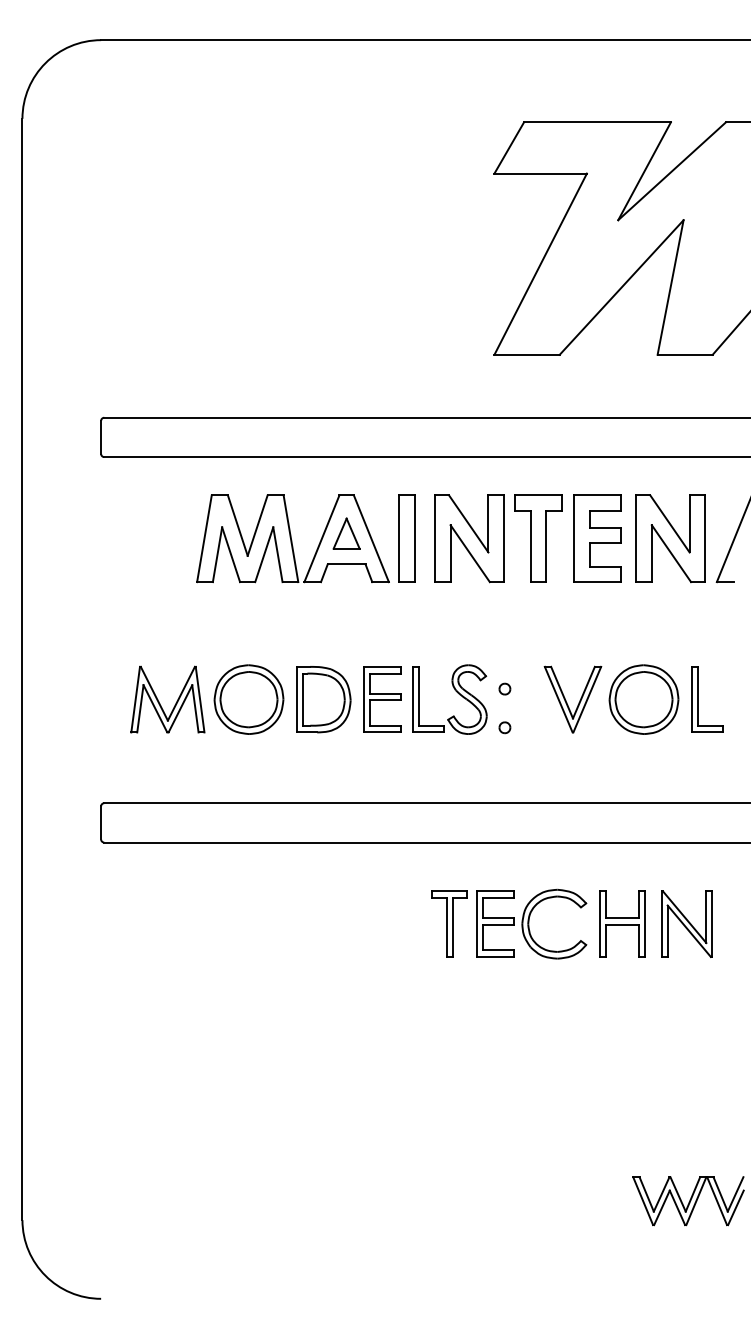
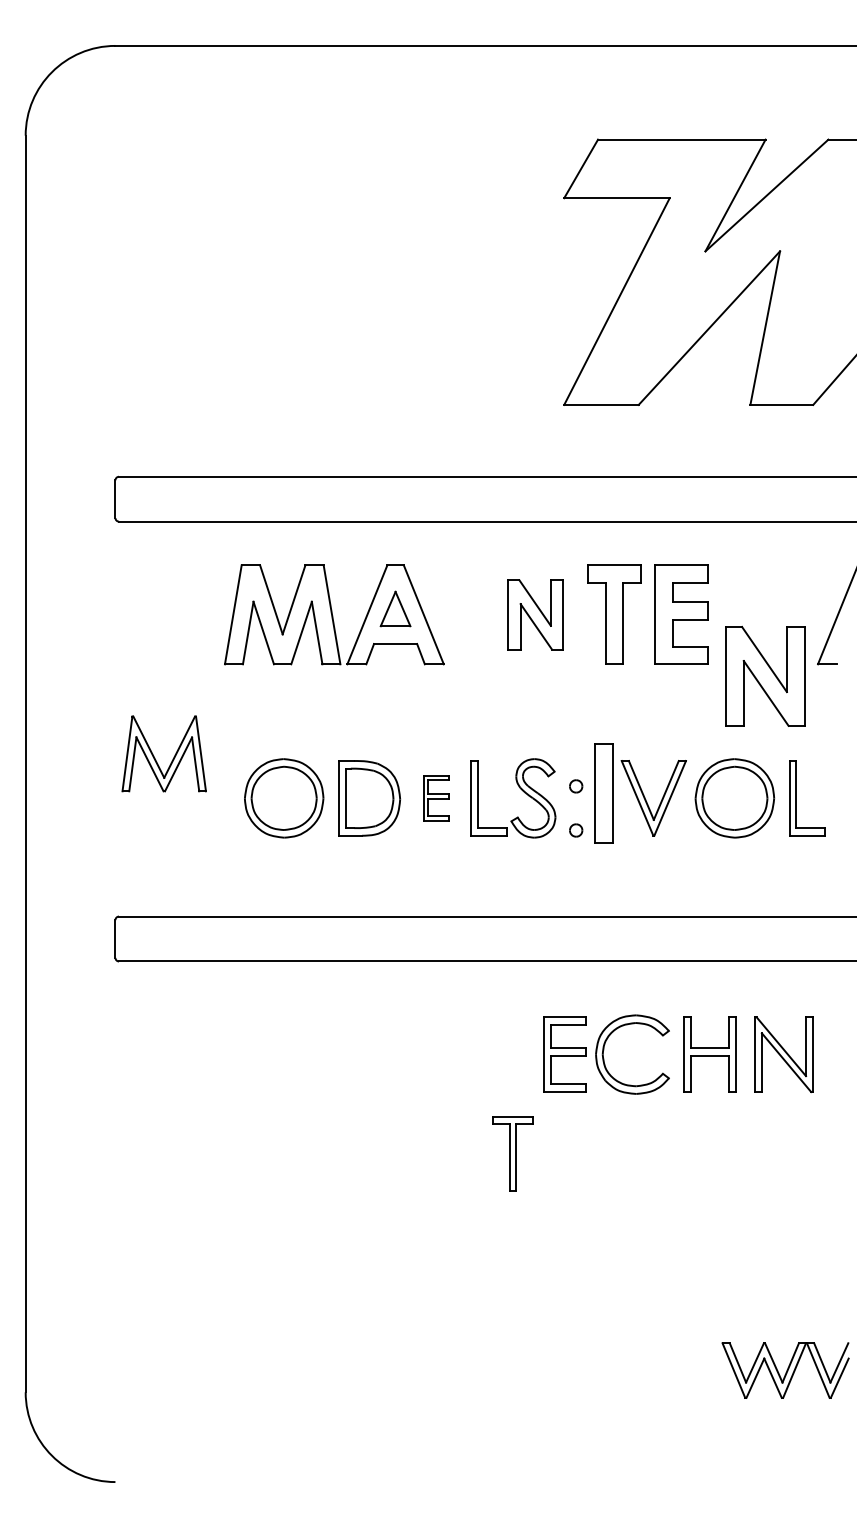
part: (406, 538) -> (603, 793), moved
part: (469, 538) -> (535, 614), size x0.7
part: (670, 538) -> (765, 676), moved
part: (382, 699) -> (436, 798), size x0.6
part: (160, 703) -> (155, 758), moved
part: (449, 923) -> (512, 1153), moved

